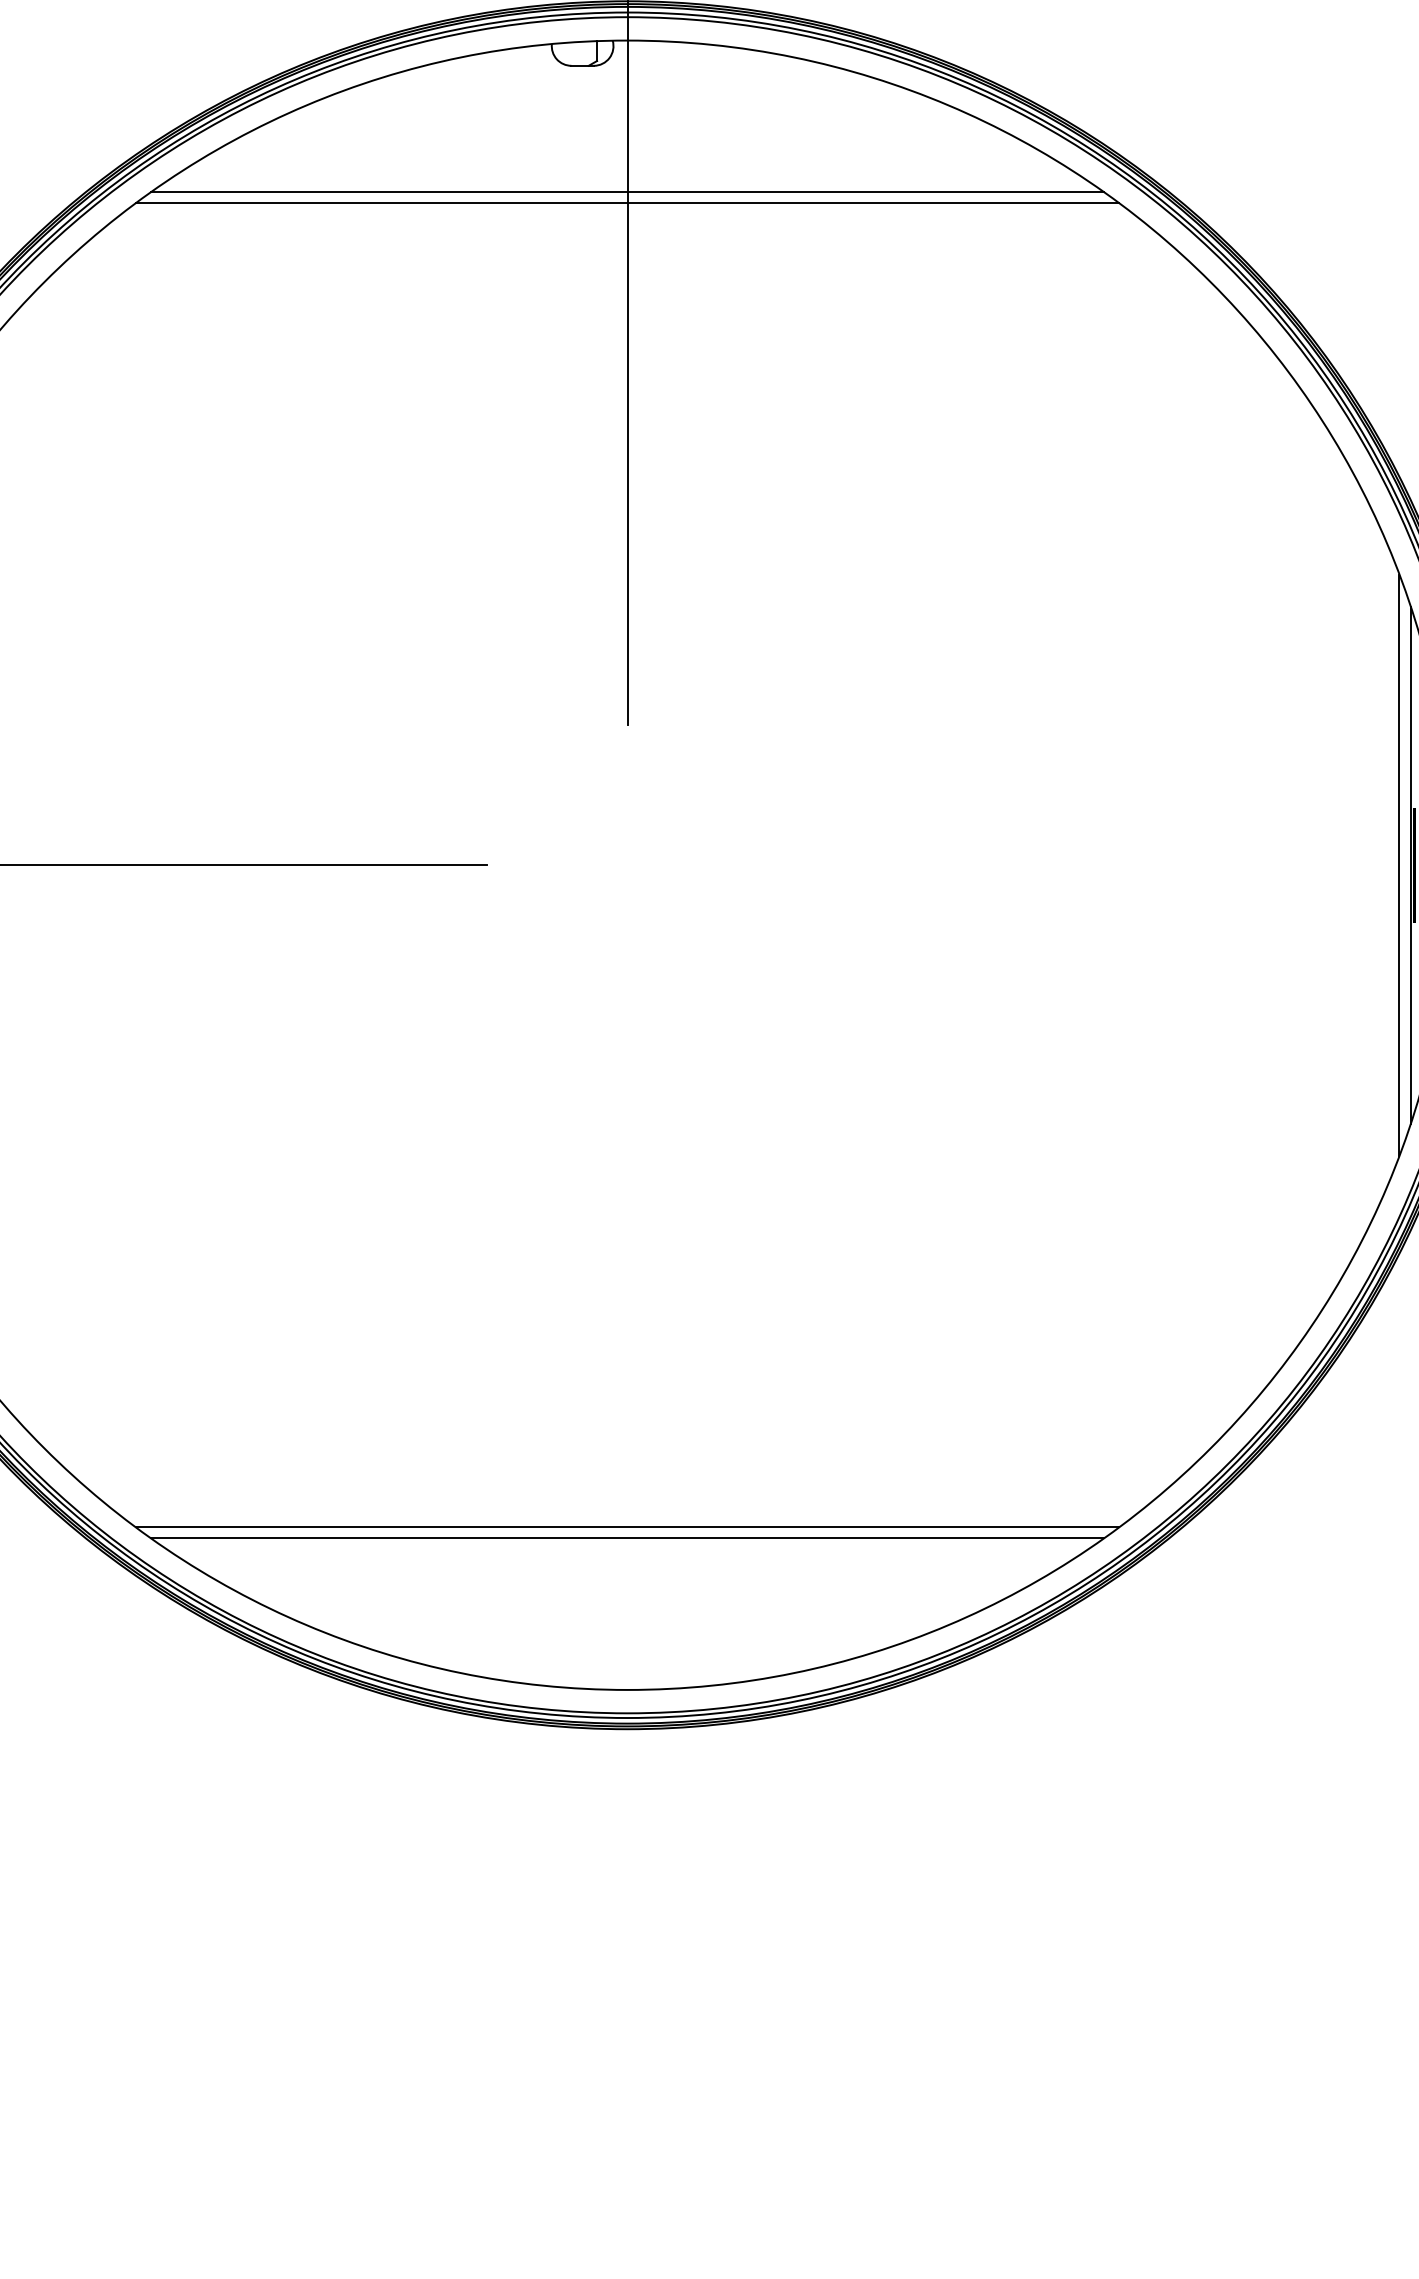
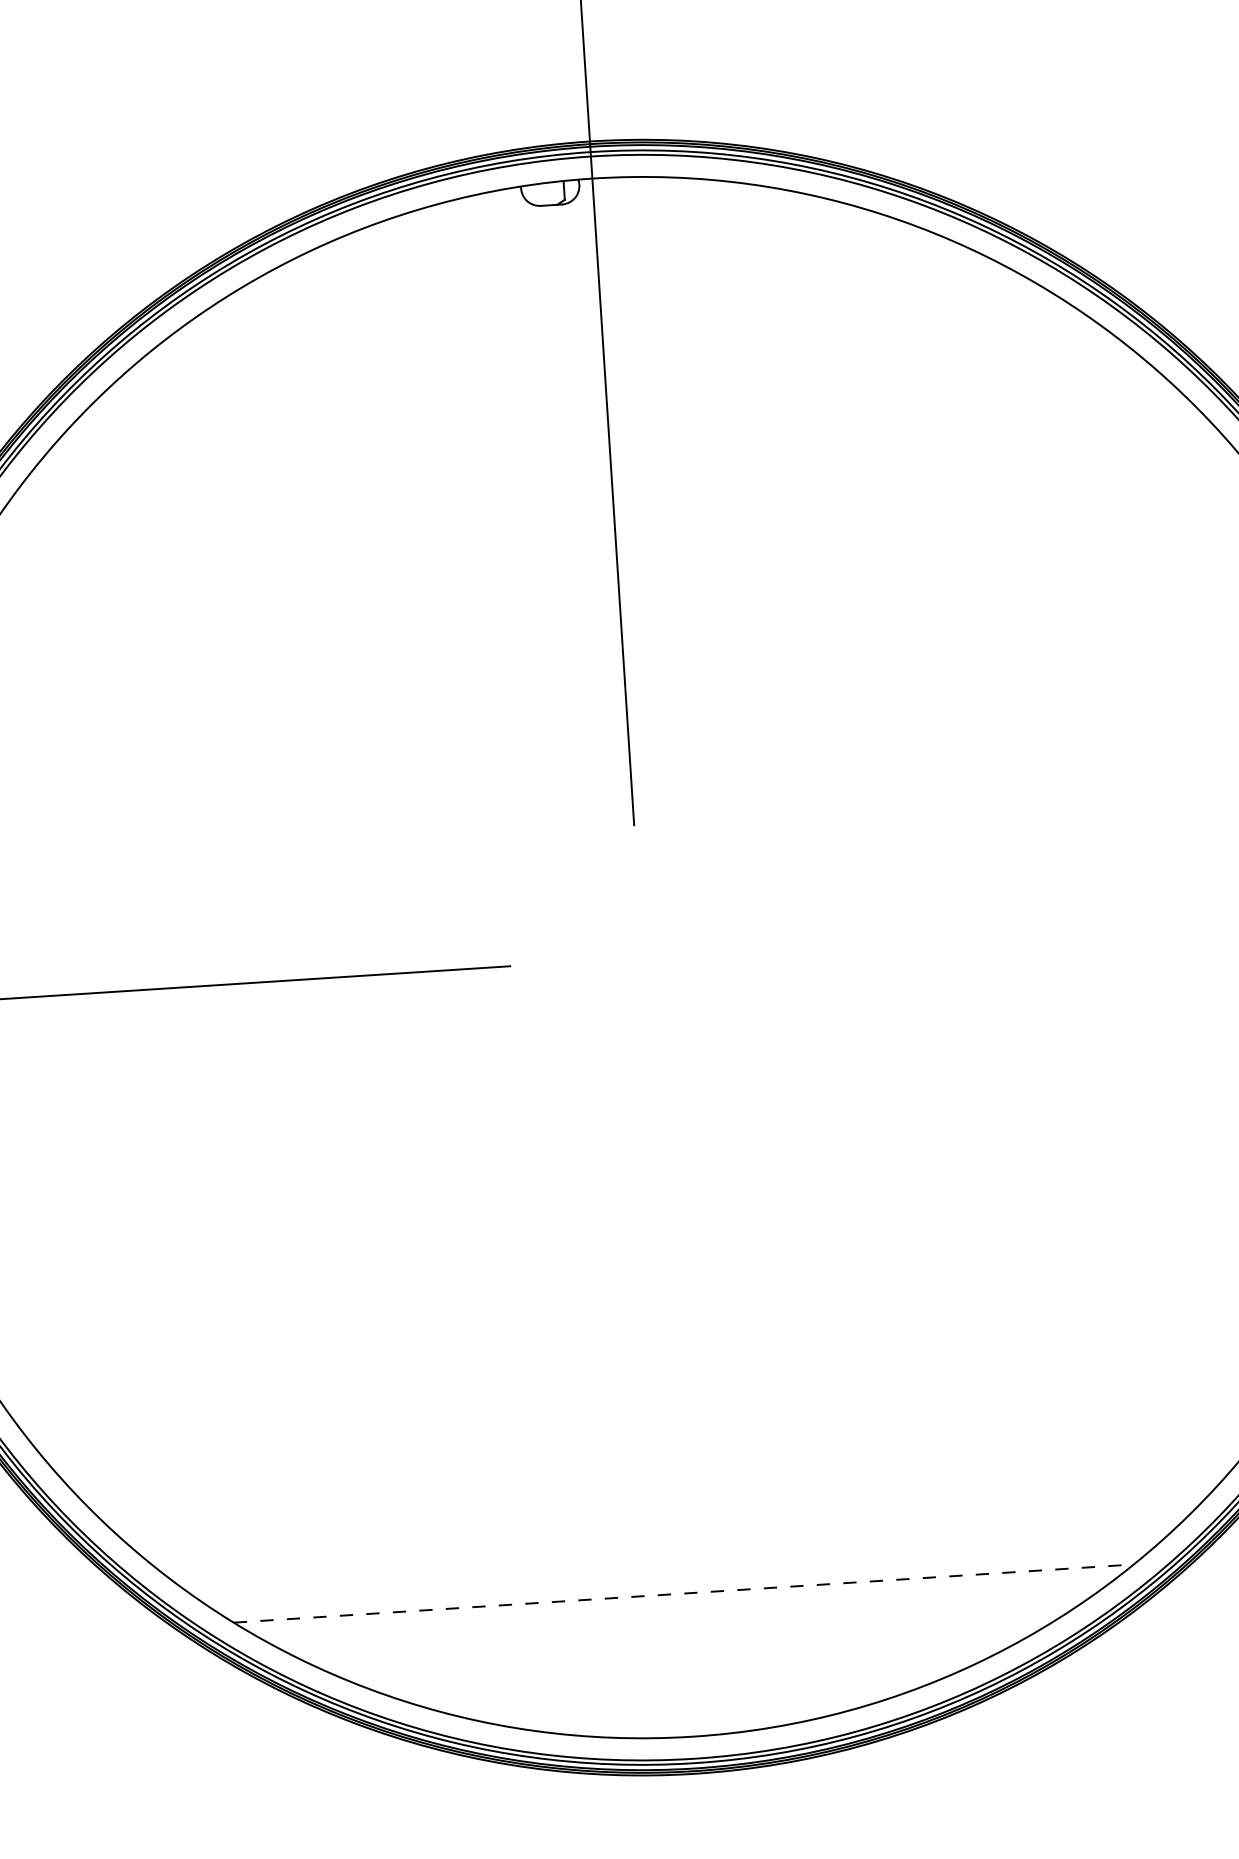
line: (627, 192) -> (601, 322), removed
line: (627, 203) -> (602, 332), removed
line: (627, 1527) -> (683, 1583), removed
line: (628, 1538) -> (684, 1593), solid -> dashed

